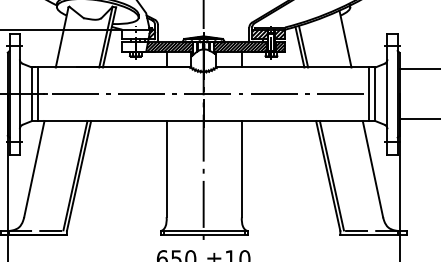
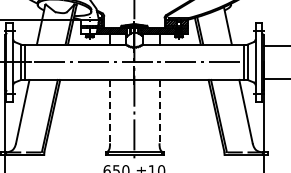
line: (165, 168) -> (109, 111), solid -> dashed
line: (241, 168) -> (159, 111), solid -> dashed

